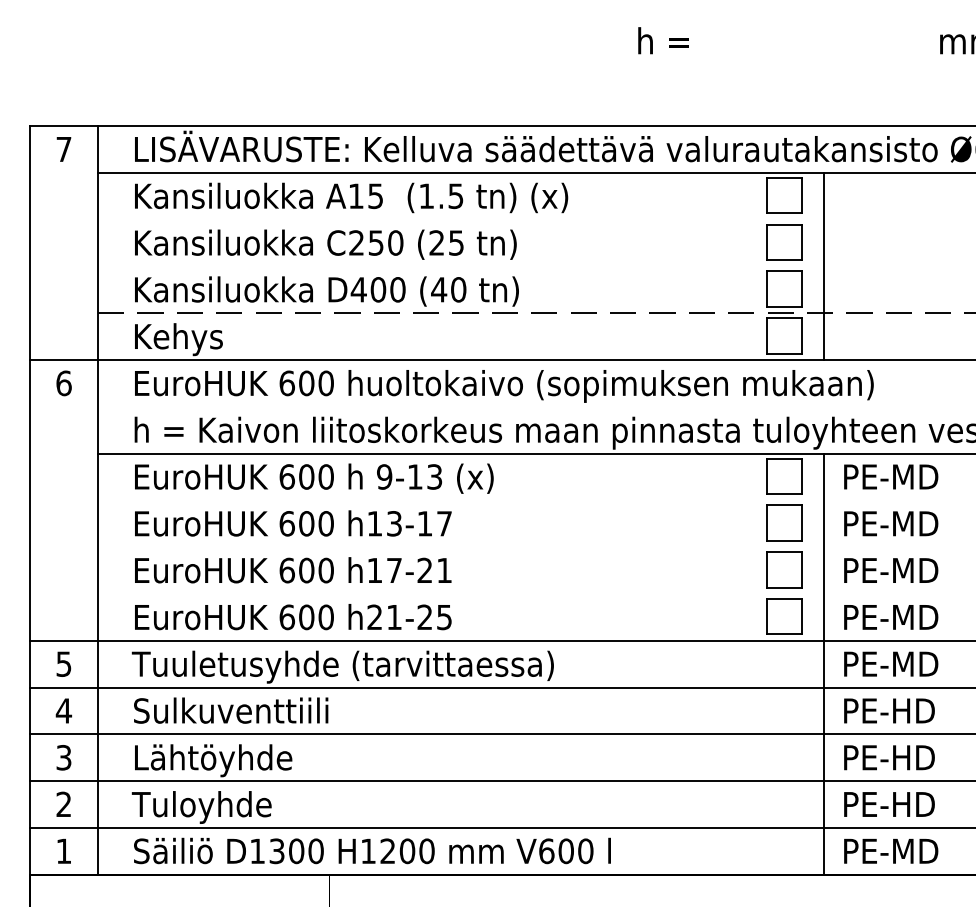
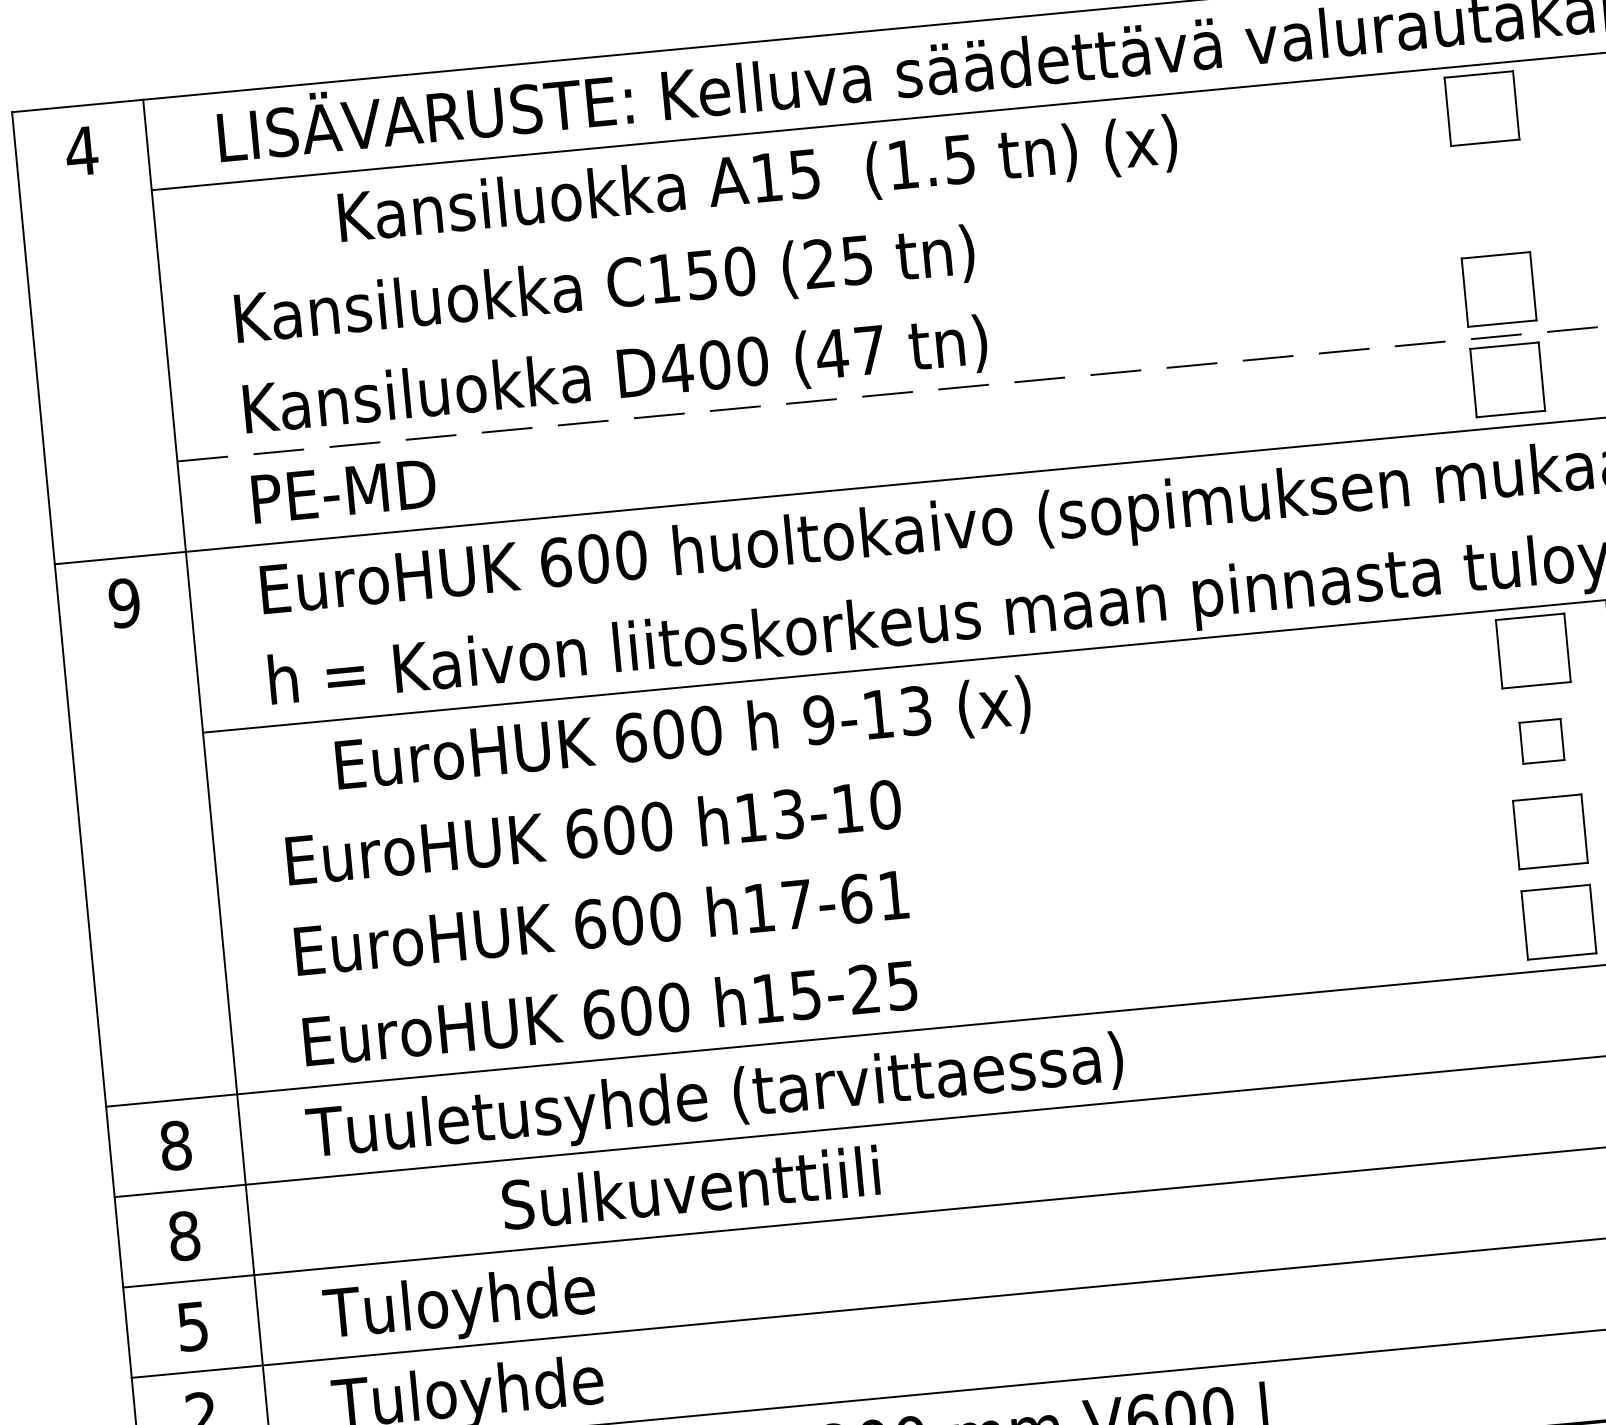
text: (63, 149) -> (80, 151), 7 -> 4
text: (351, 197) -> (758, 180), moved
text: (356, 242) -> (663, 277), C250 -> C150
part: (784, 242) -> (1490, 199), removed
line: (824, 266) -> (1572, 238), removed
text: (458, 289) -> (869, 349), (40 -> (47
text: (183, 339) -> (347, 496), Kehys -> PE-MD
text: (63, 383) -> (123, 603), 6 -> 9
text: (314, 478) -> (683, 735), moved
part: (784, 522) -> (1542, 740), size x0.6
text: (444, 523) -> (885, 804), h13-17 -> h13-10
text: (424, 570) -> (855, 898), h17-21 -> h17-61
text: (384, 617) -> (786, 997), h21-25 -> h15-25
text: (63, 663) -> (174, 1144), 5 -> 8
text: (63, 710) -> (183, 1235), 4 -> 8
text: (231, 710) -> (691, 1187), moved
text: (64, 757) -> (193, 1325), 3 -> 5
text: (211, 760) -> (478, 1304), Lähtöyhde -> Tuloyhde

